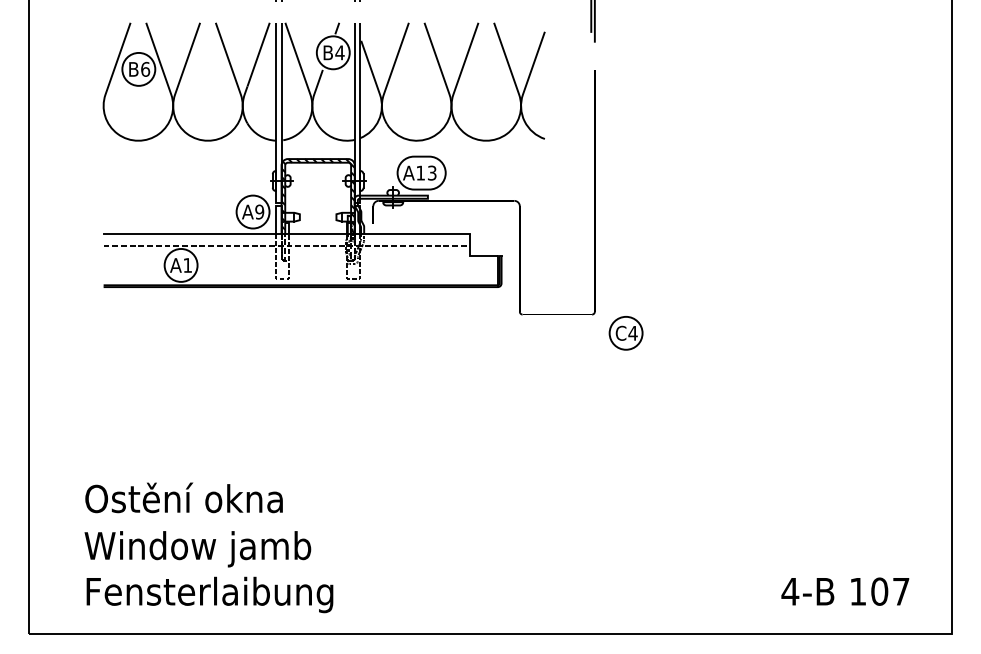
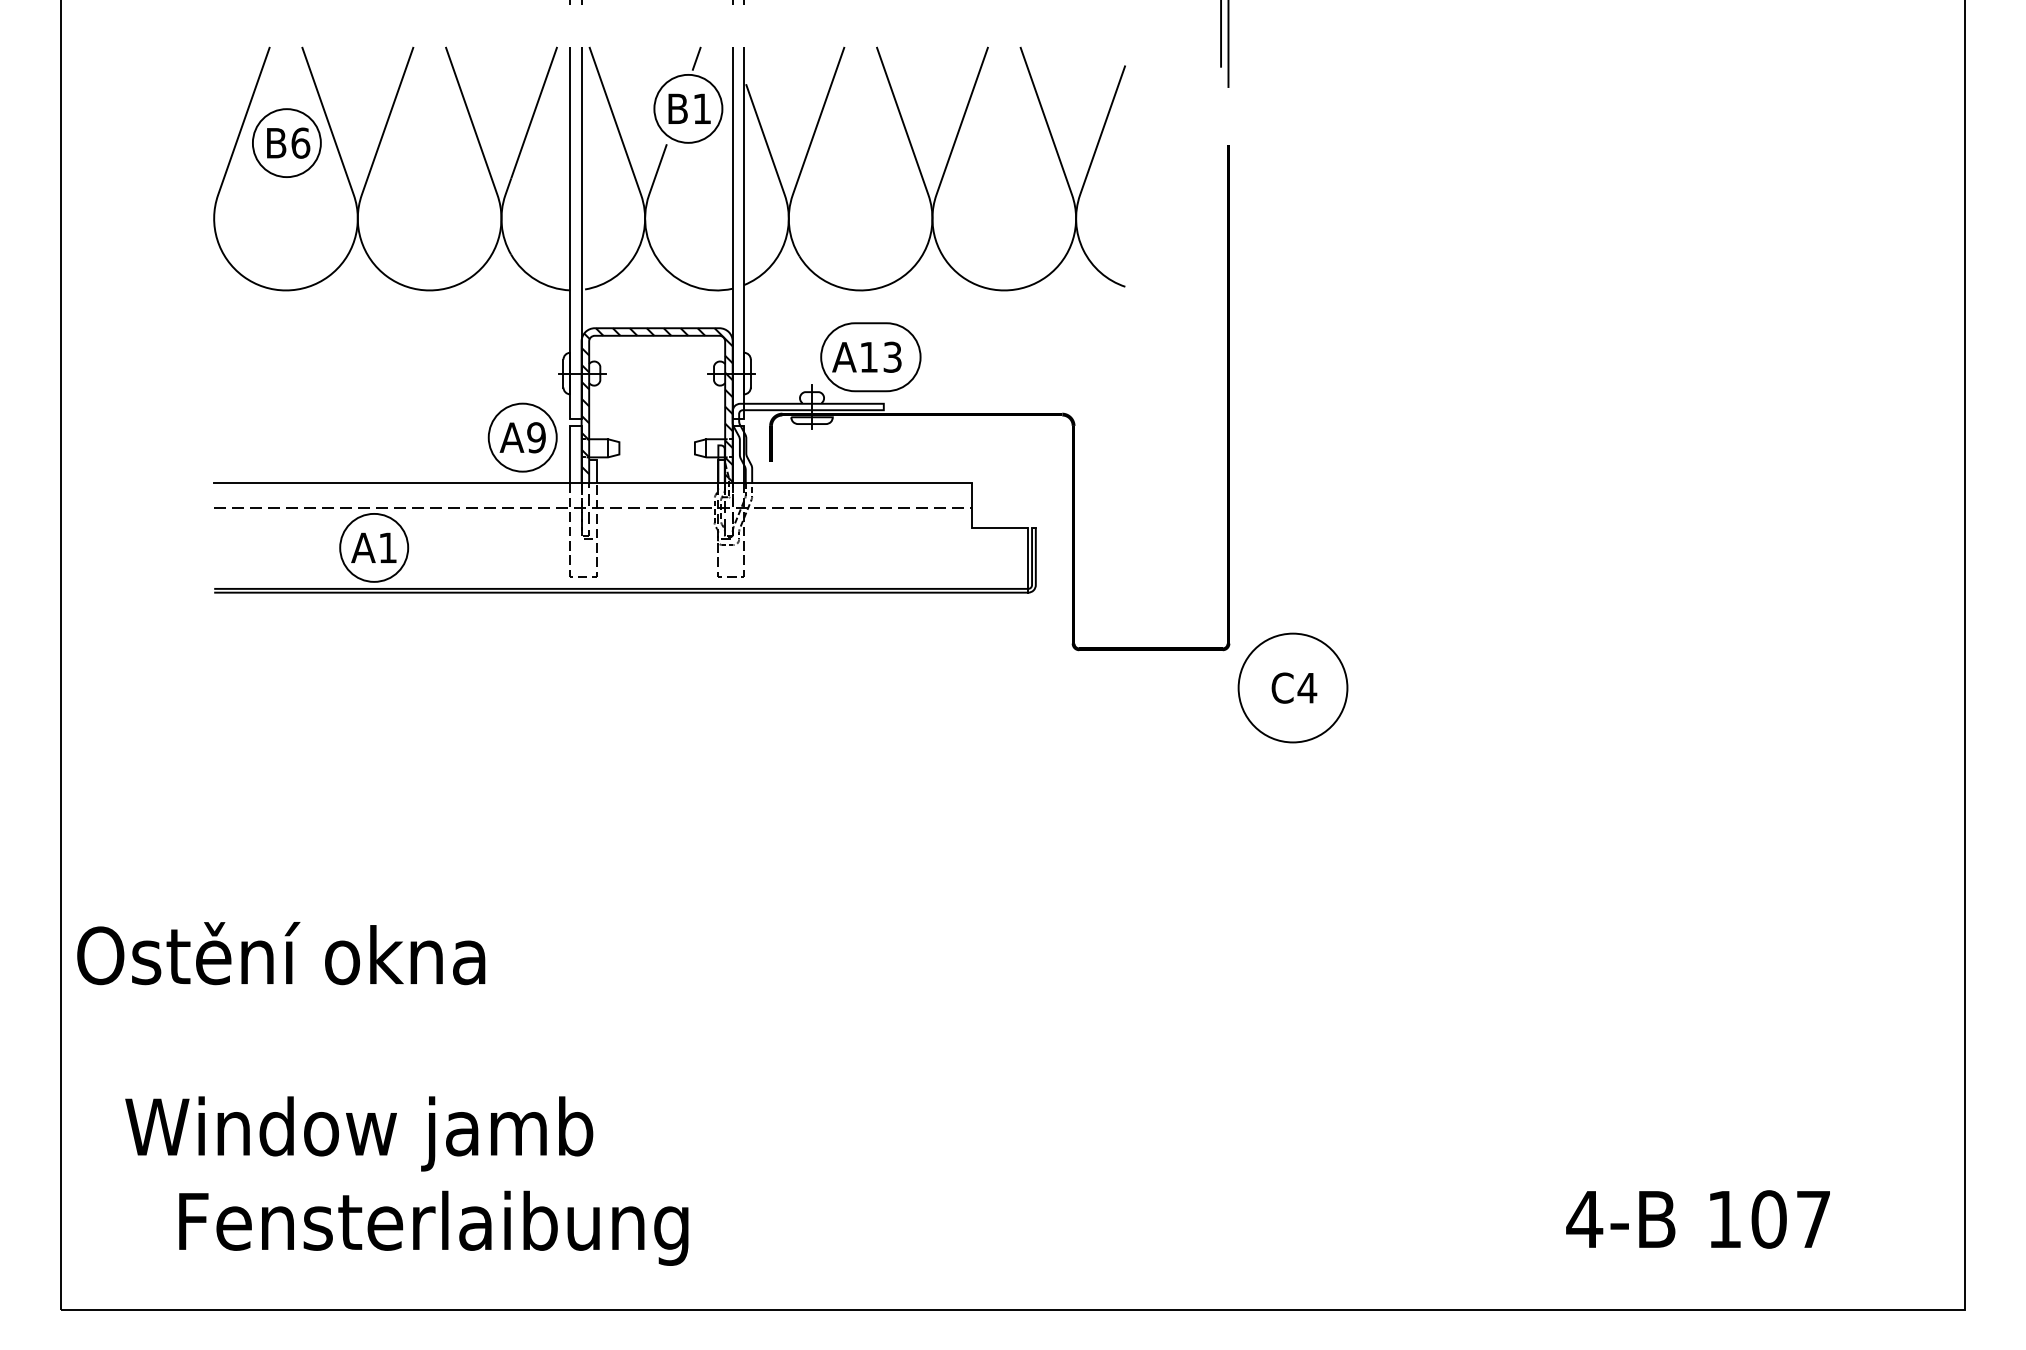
text: (339, 52) -> (701, 108), B4 -> B1
circle: (625, 332) -> (1291, 686), size x1.6
text: (183, 497) -> (279, 952), moved
text: (197, 549) -> (358, 1134), moved
text: (845, 591) -> (1698, 1219), moved

